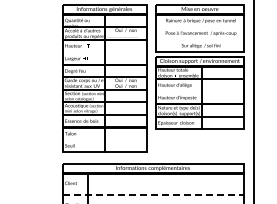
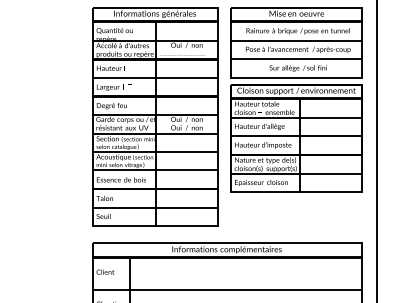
line: (199, 27) -> (295, 41), added
line: (199, 39) -> (295, 58), added
line: (104, 52) -> (155, 78), added
line: (199, 91) -> (295, 135), added
line: (104, 139) -> (155, 207), added
line: (153, 195) -> (227, 290), dashed -> solid

